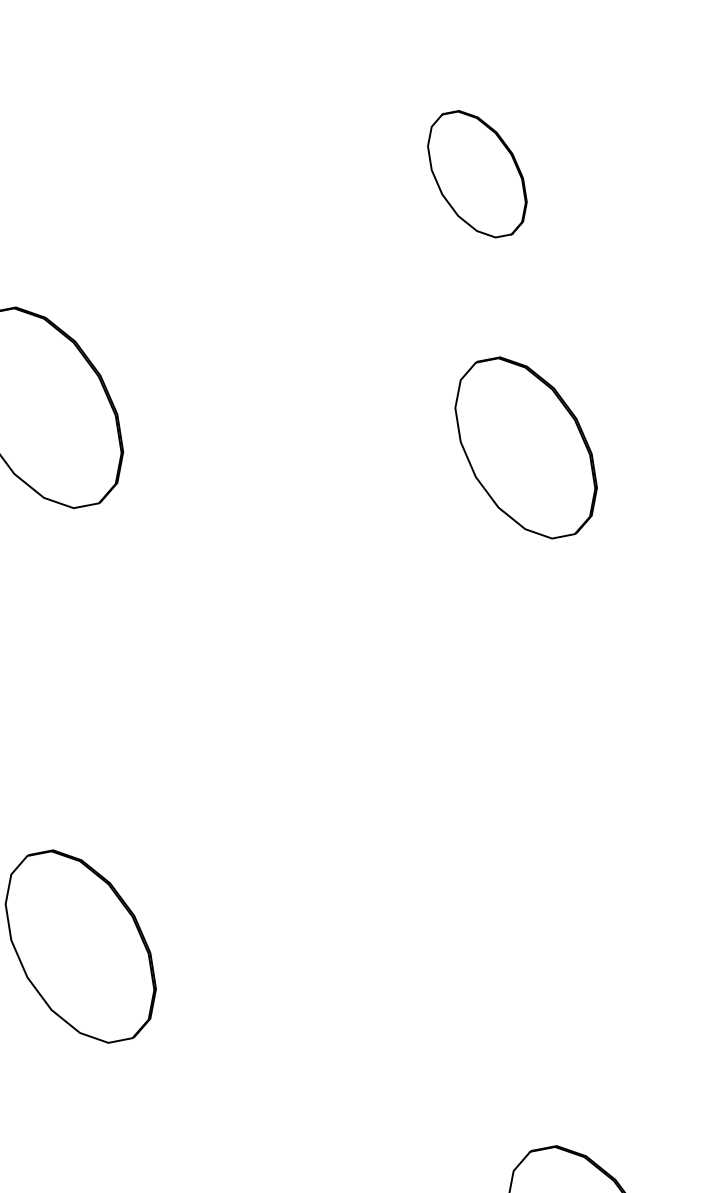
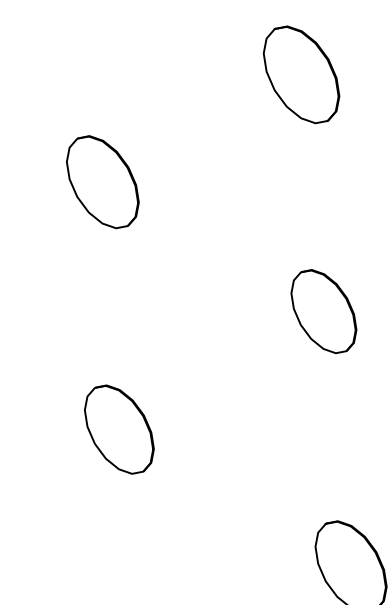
part: (477, 173) -> (301, 74), size x1.67
part: (525, 447) -> (323, 311), moved

